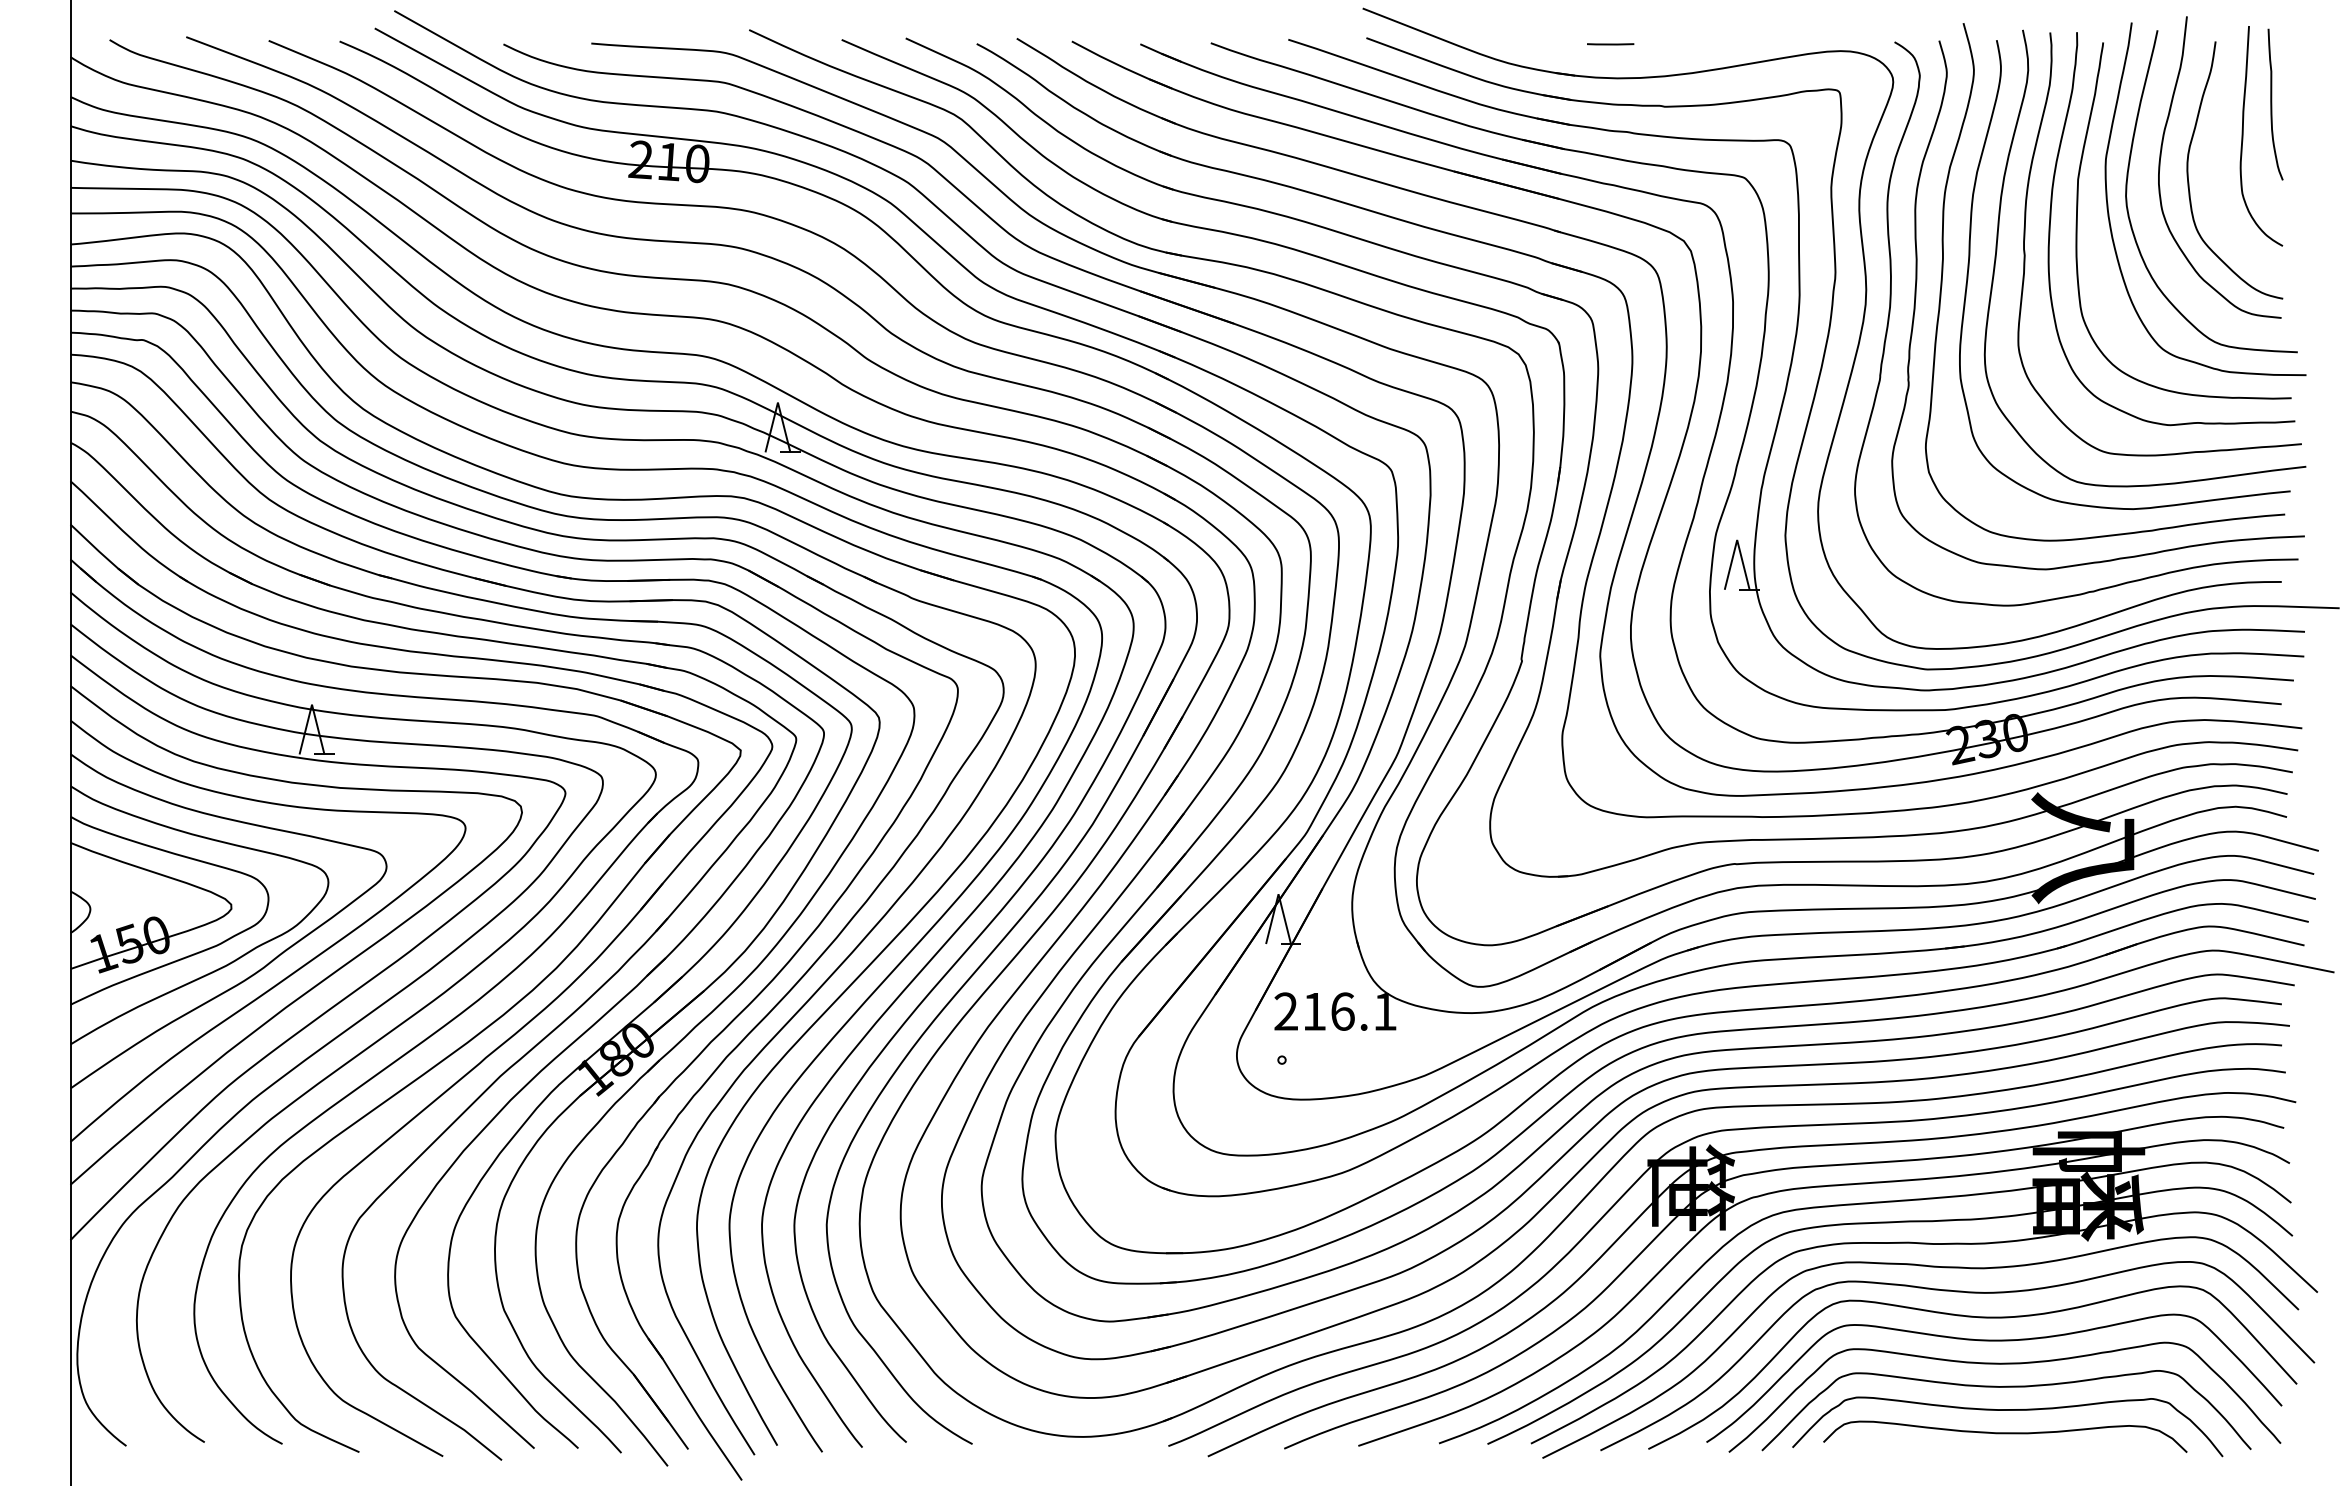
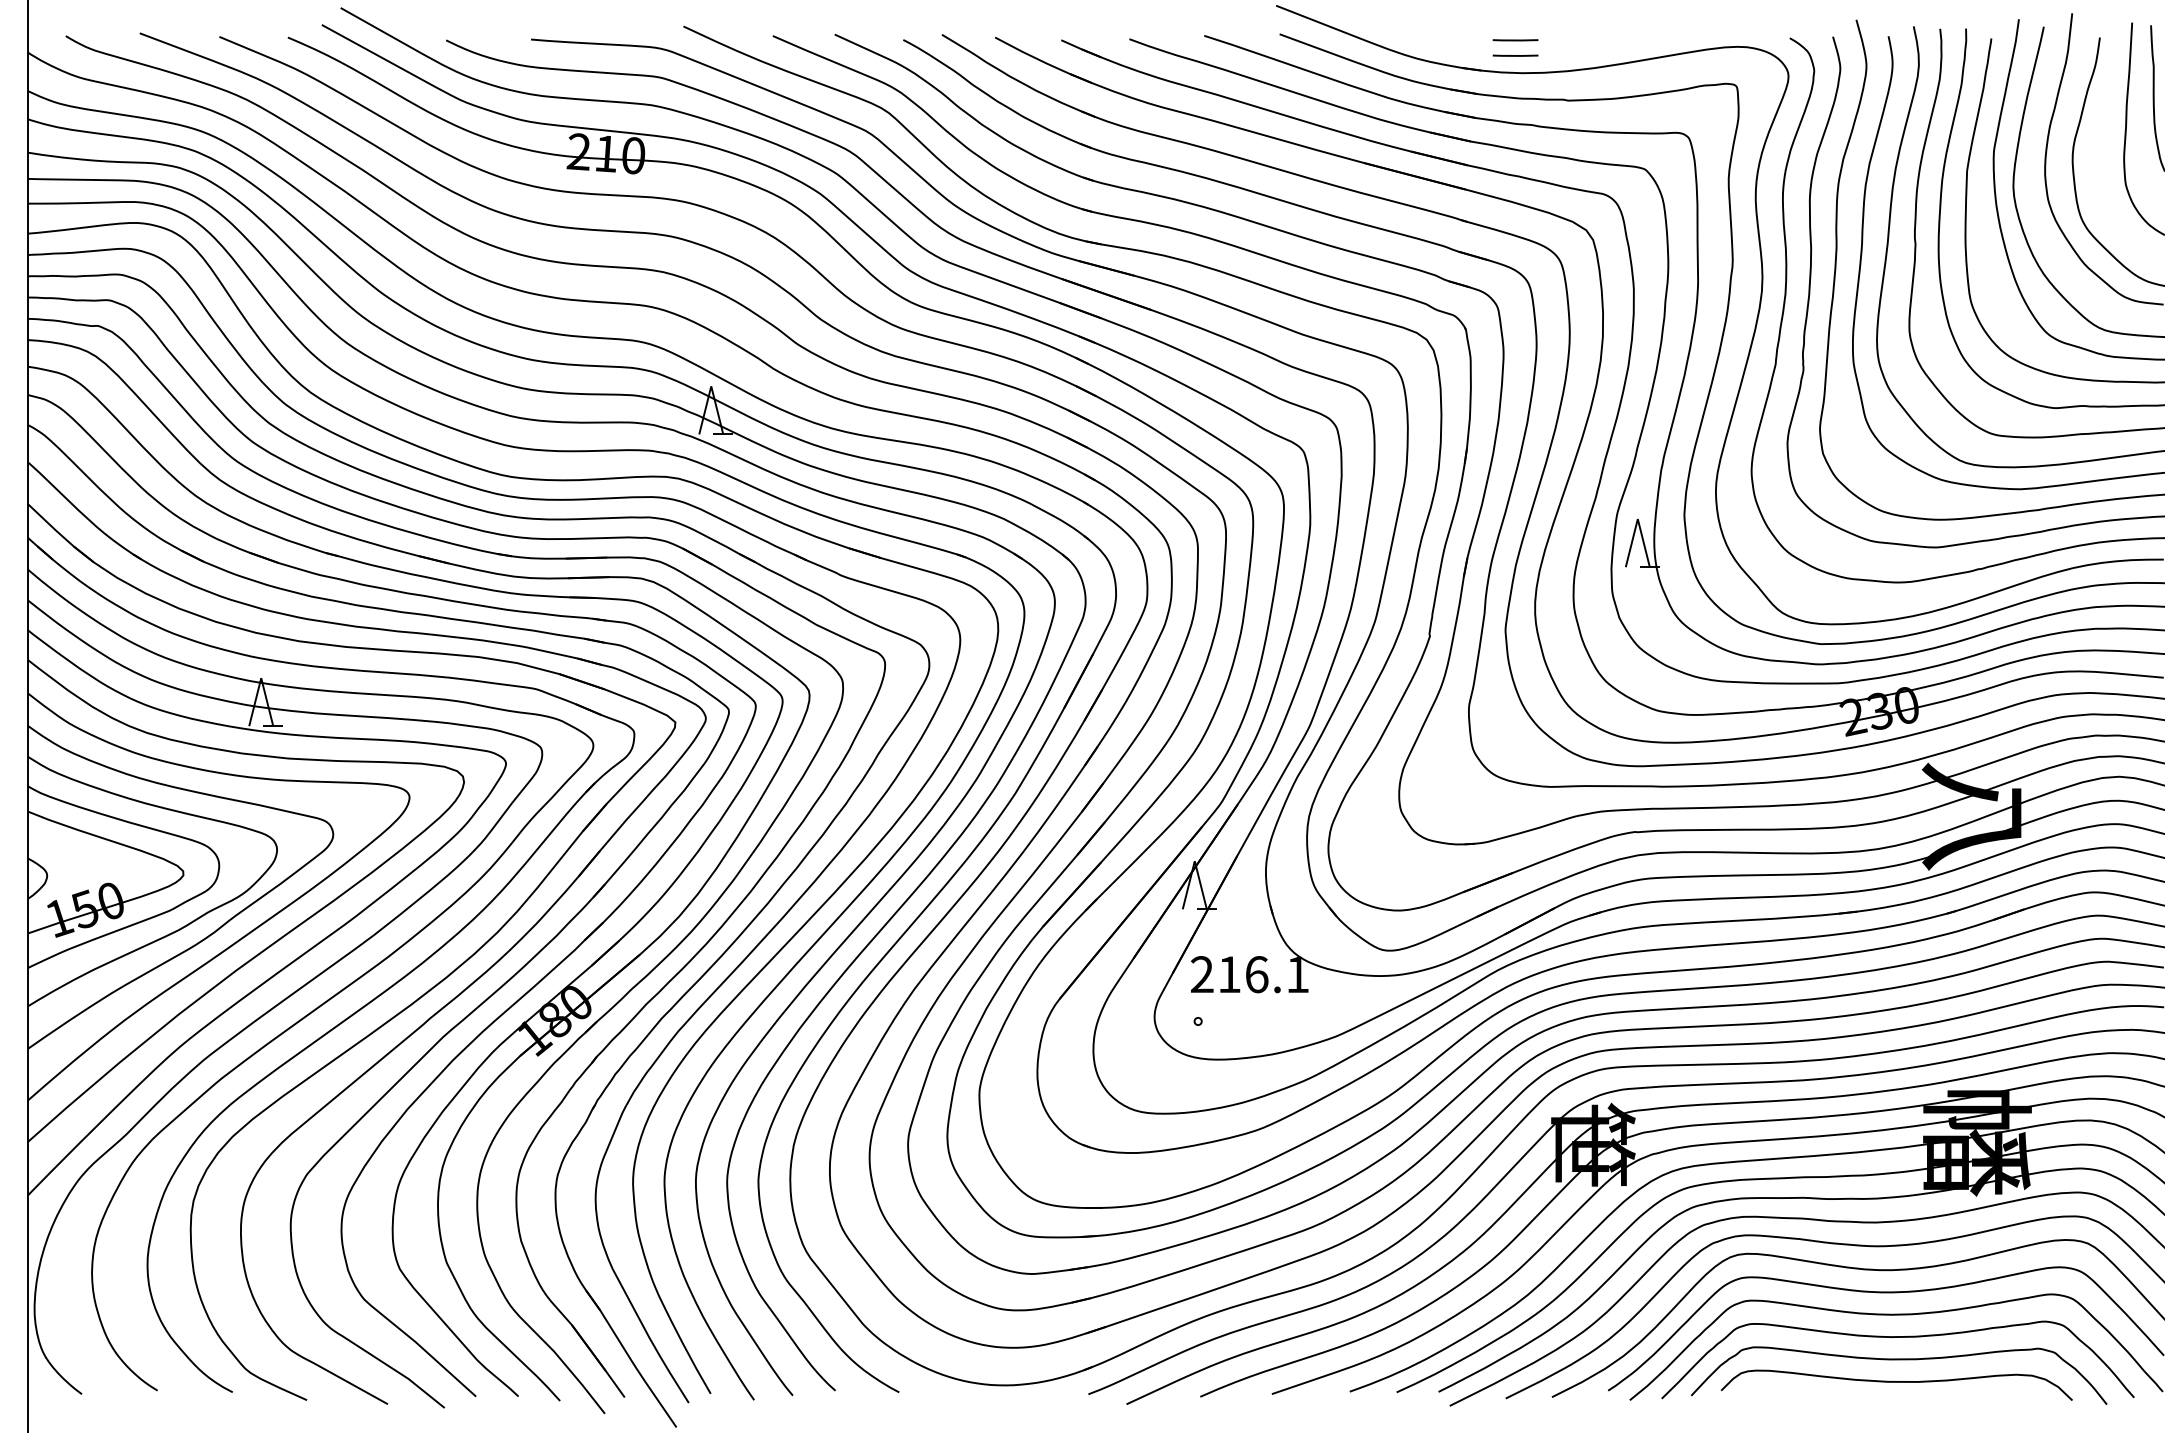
line: (1610, 60) -> (1515, 55), added

